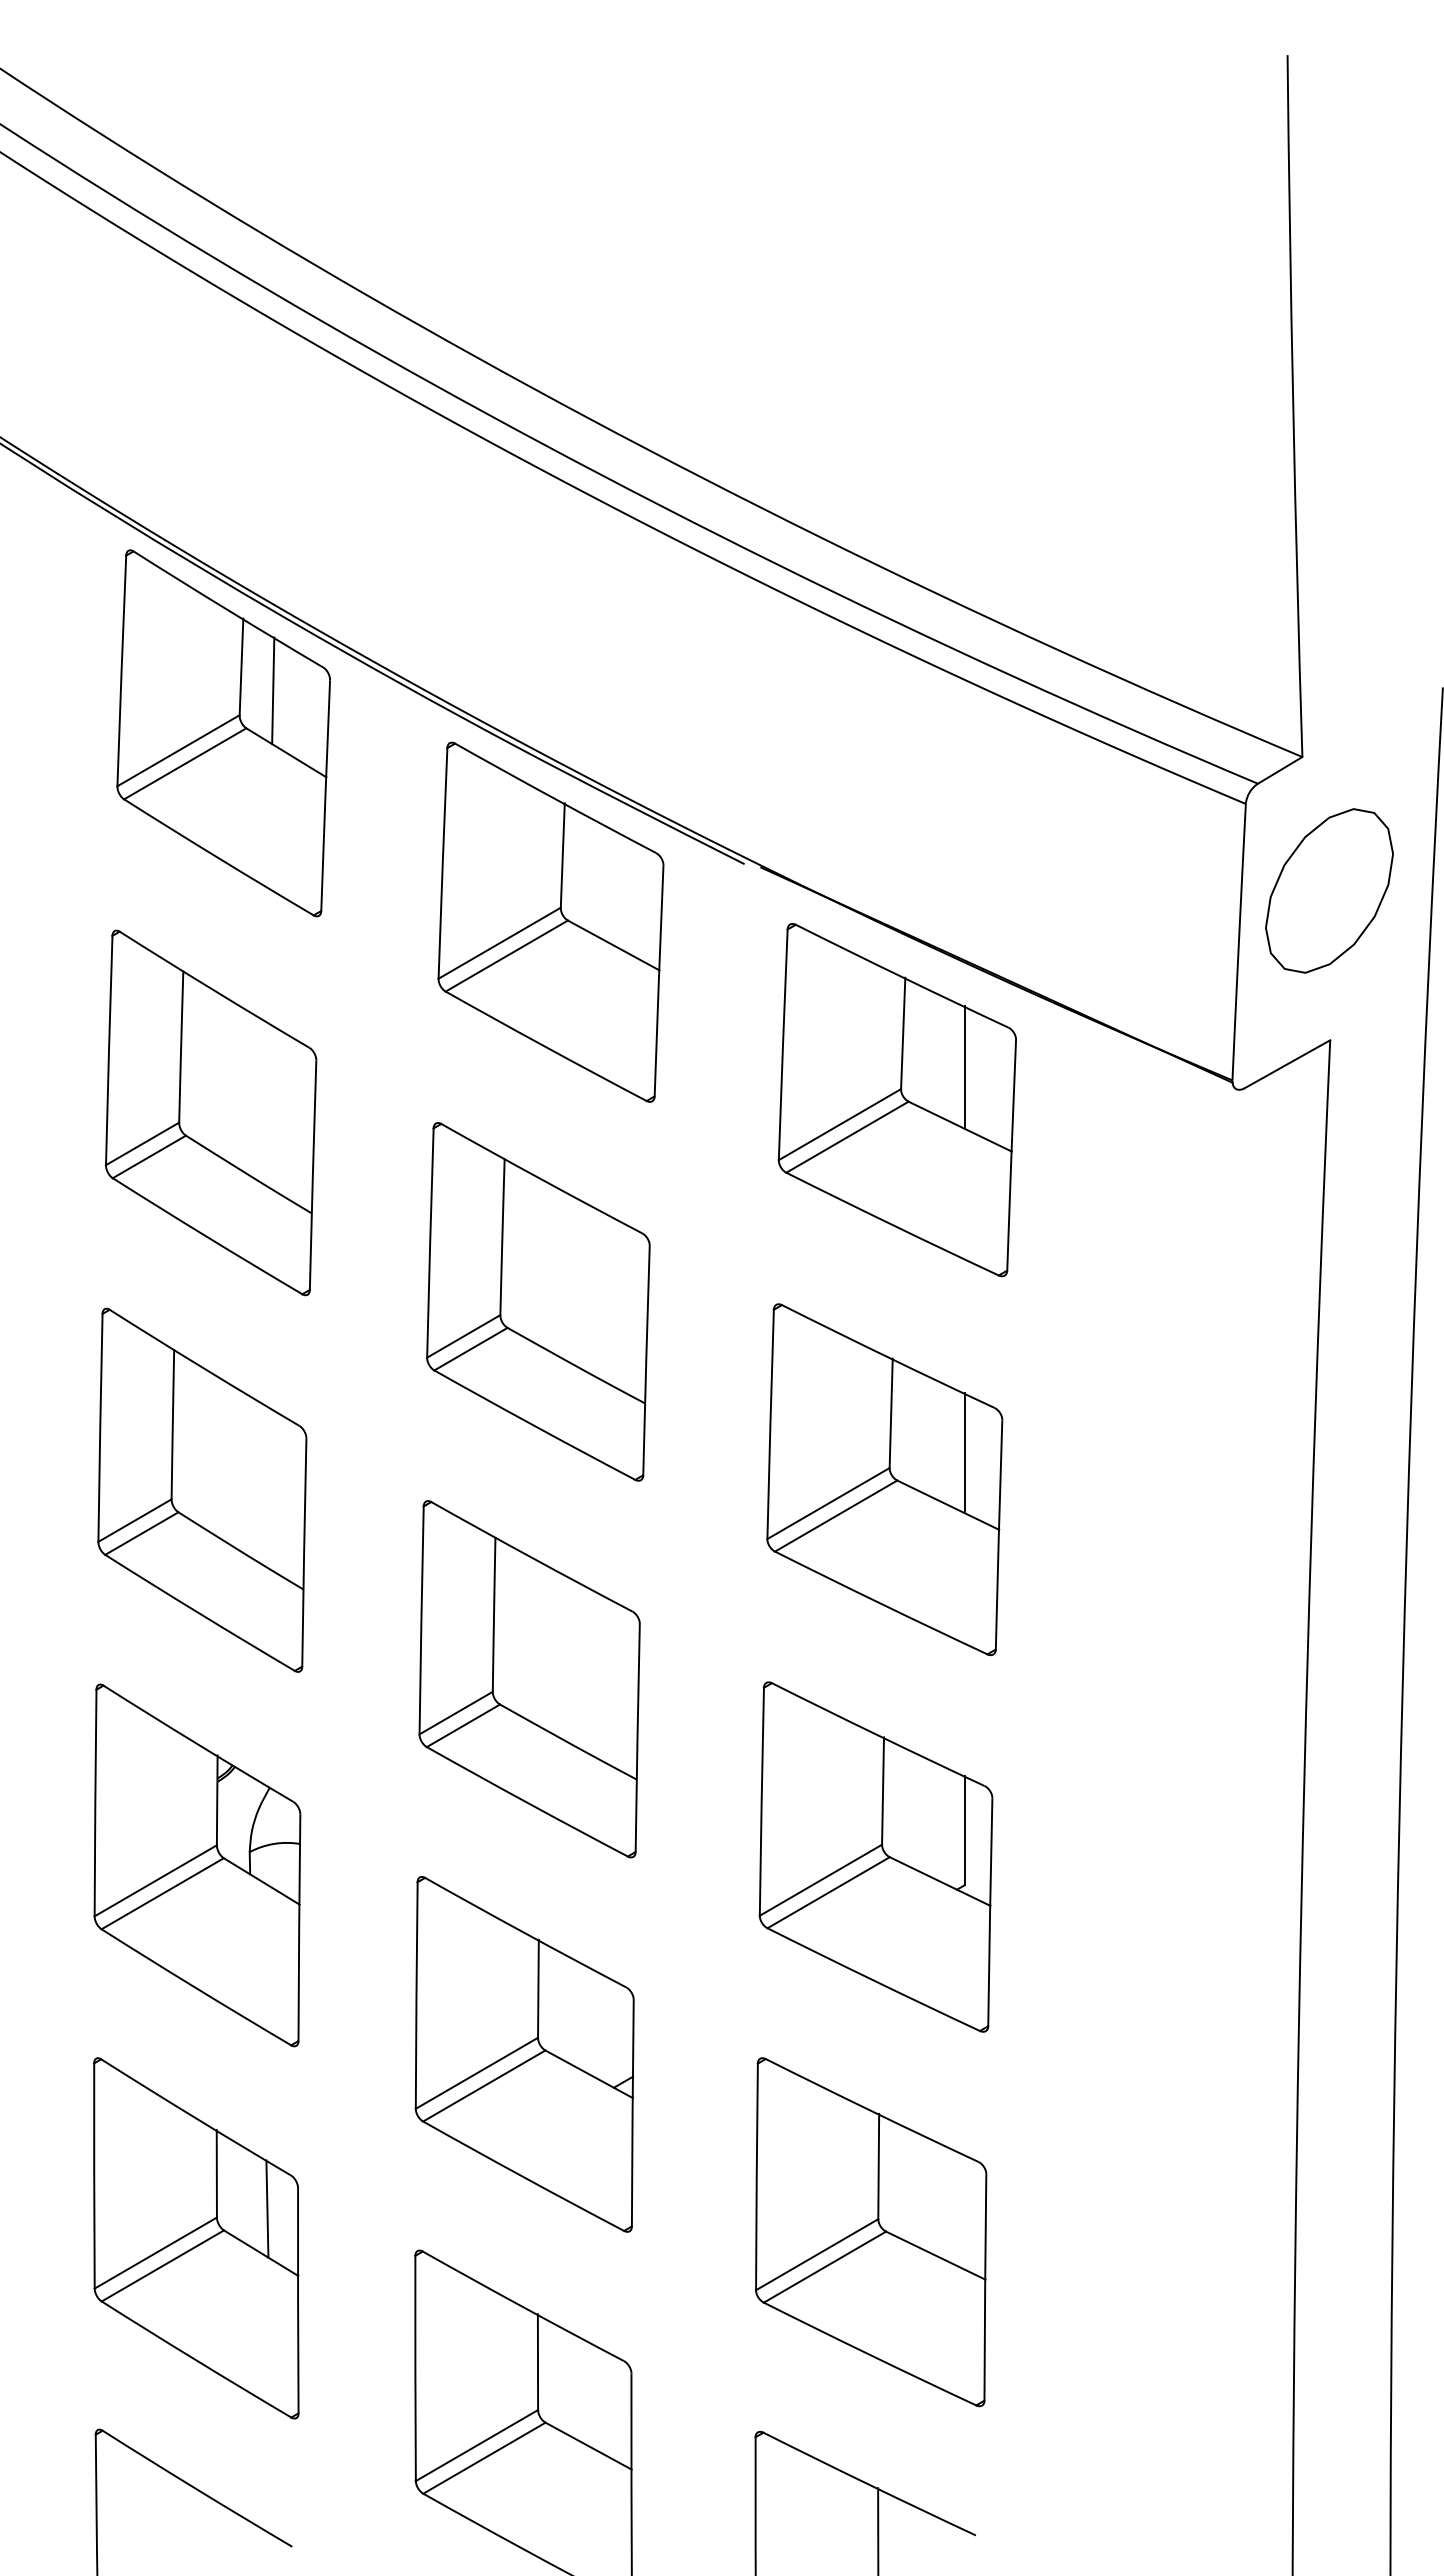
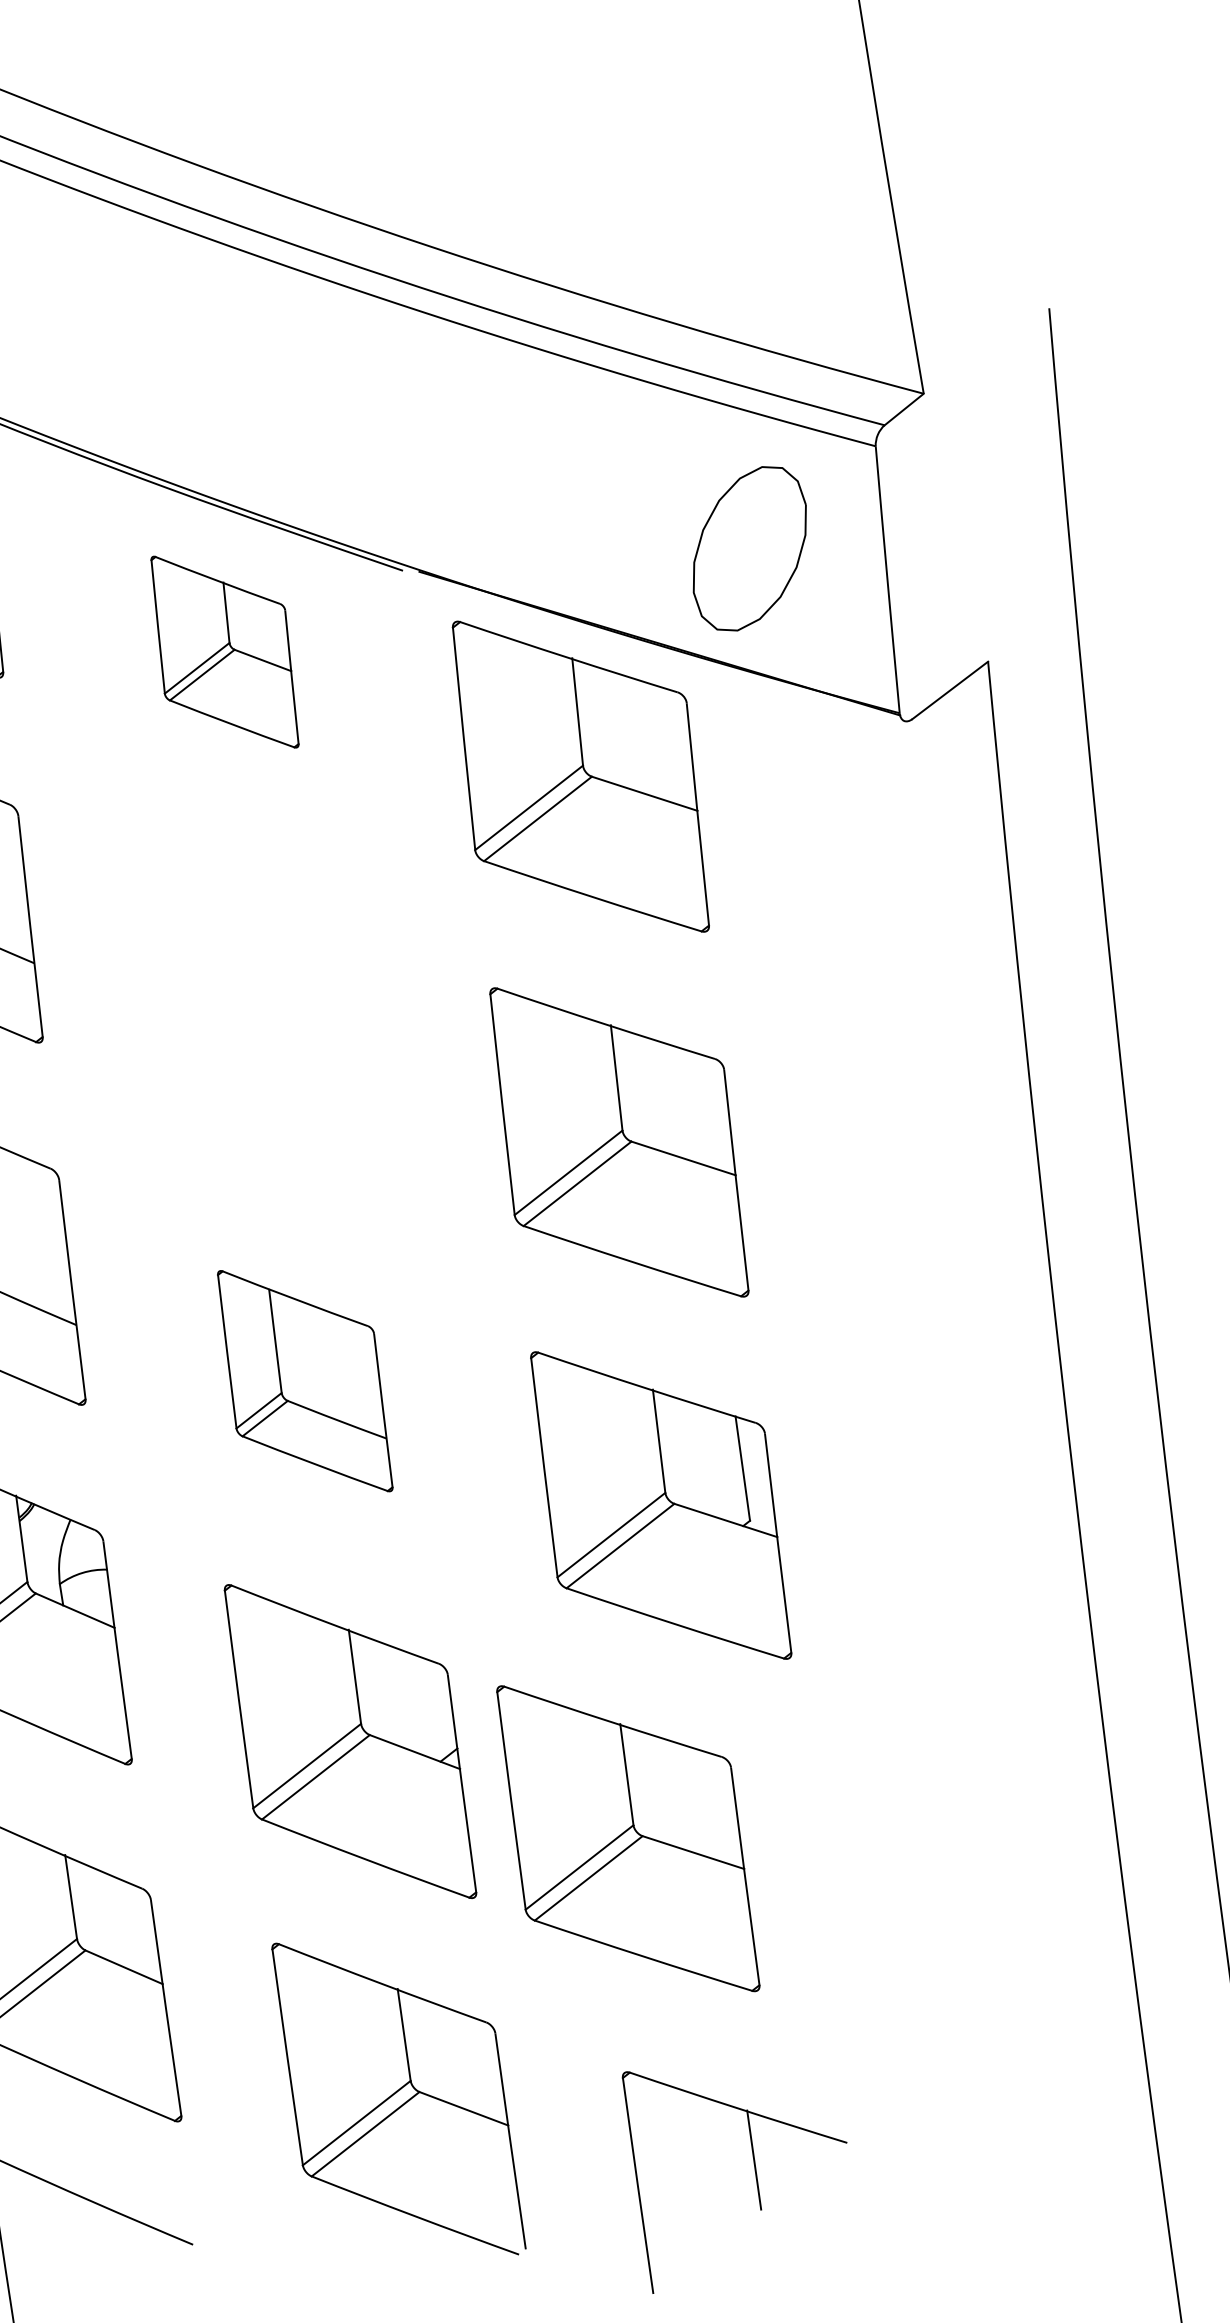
part: (1329, 890) -> (749, 548), moved
part: (550, 921) -> (224, 651), size x0.6
line: (964, 1067) -> (640, 736), removed
part: (538, 1301) -> (263, 1017), removed
line: (964, 1453) -> (692, 1106), removed
part: (529, 1679) -> (305, 1381), size x0.7
line: (267, 2208) -> (124, 1923), removed
part: (871, 2232) -> (628, 1838), moved

